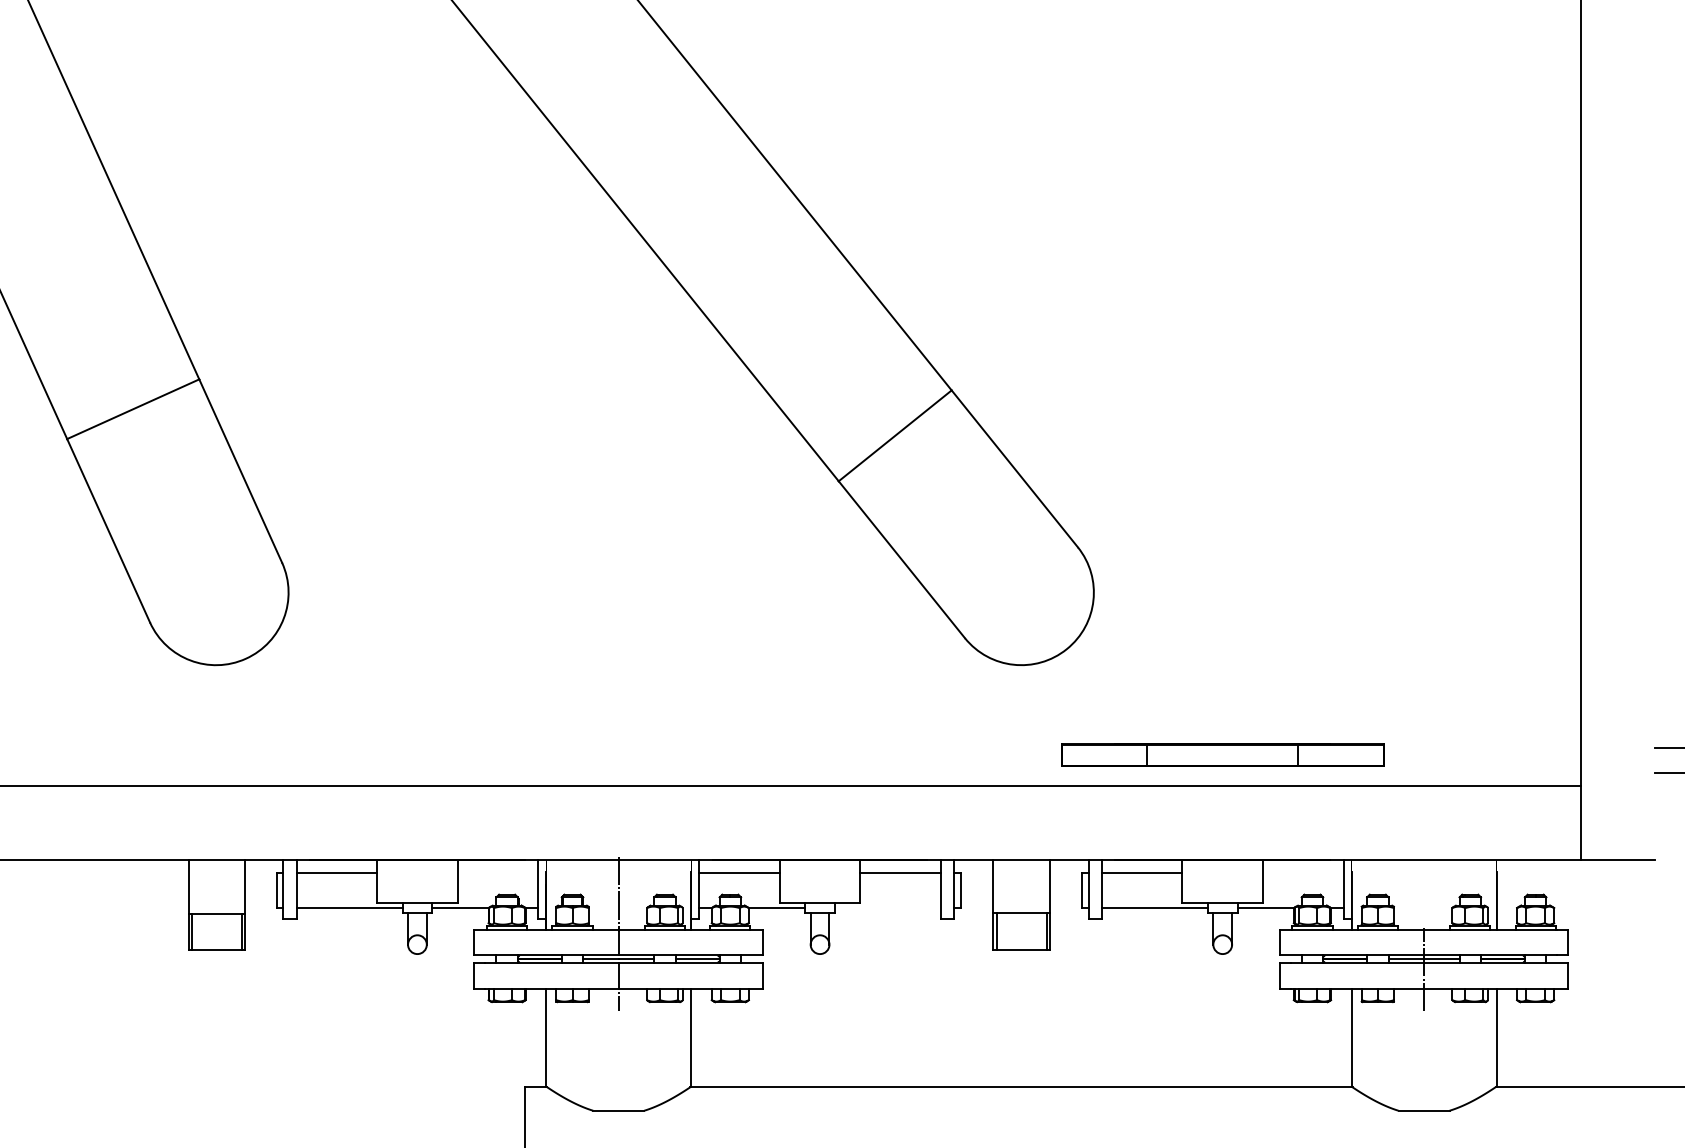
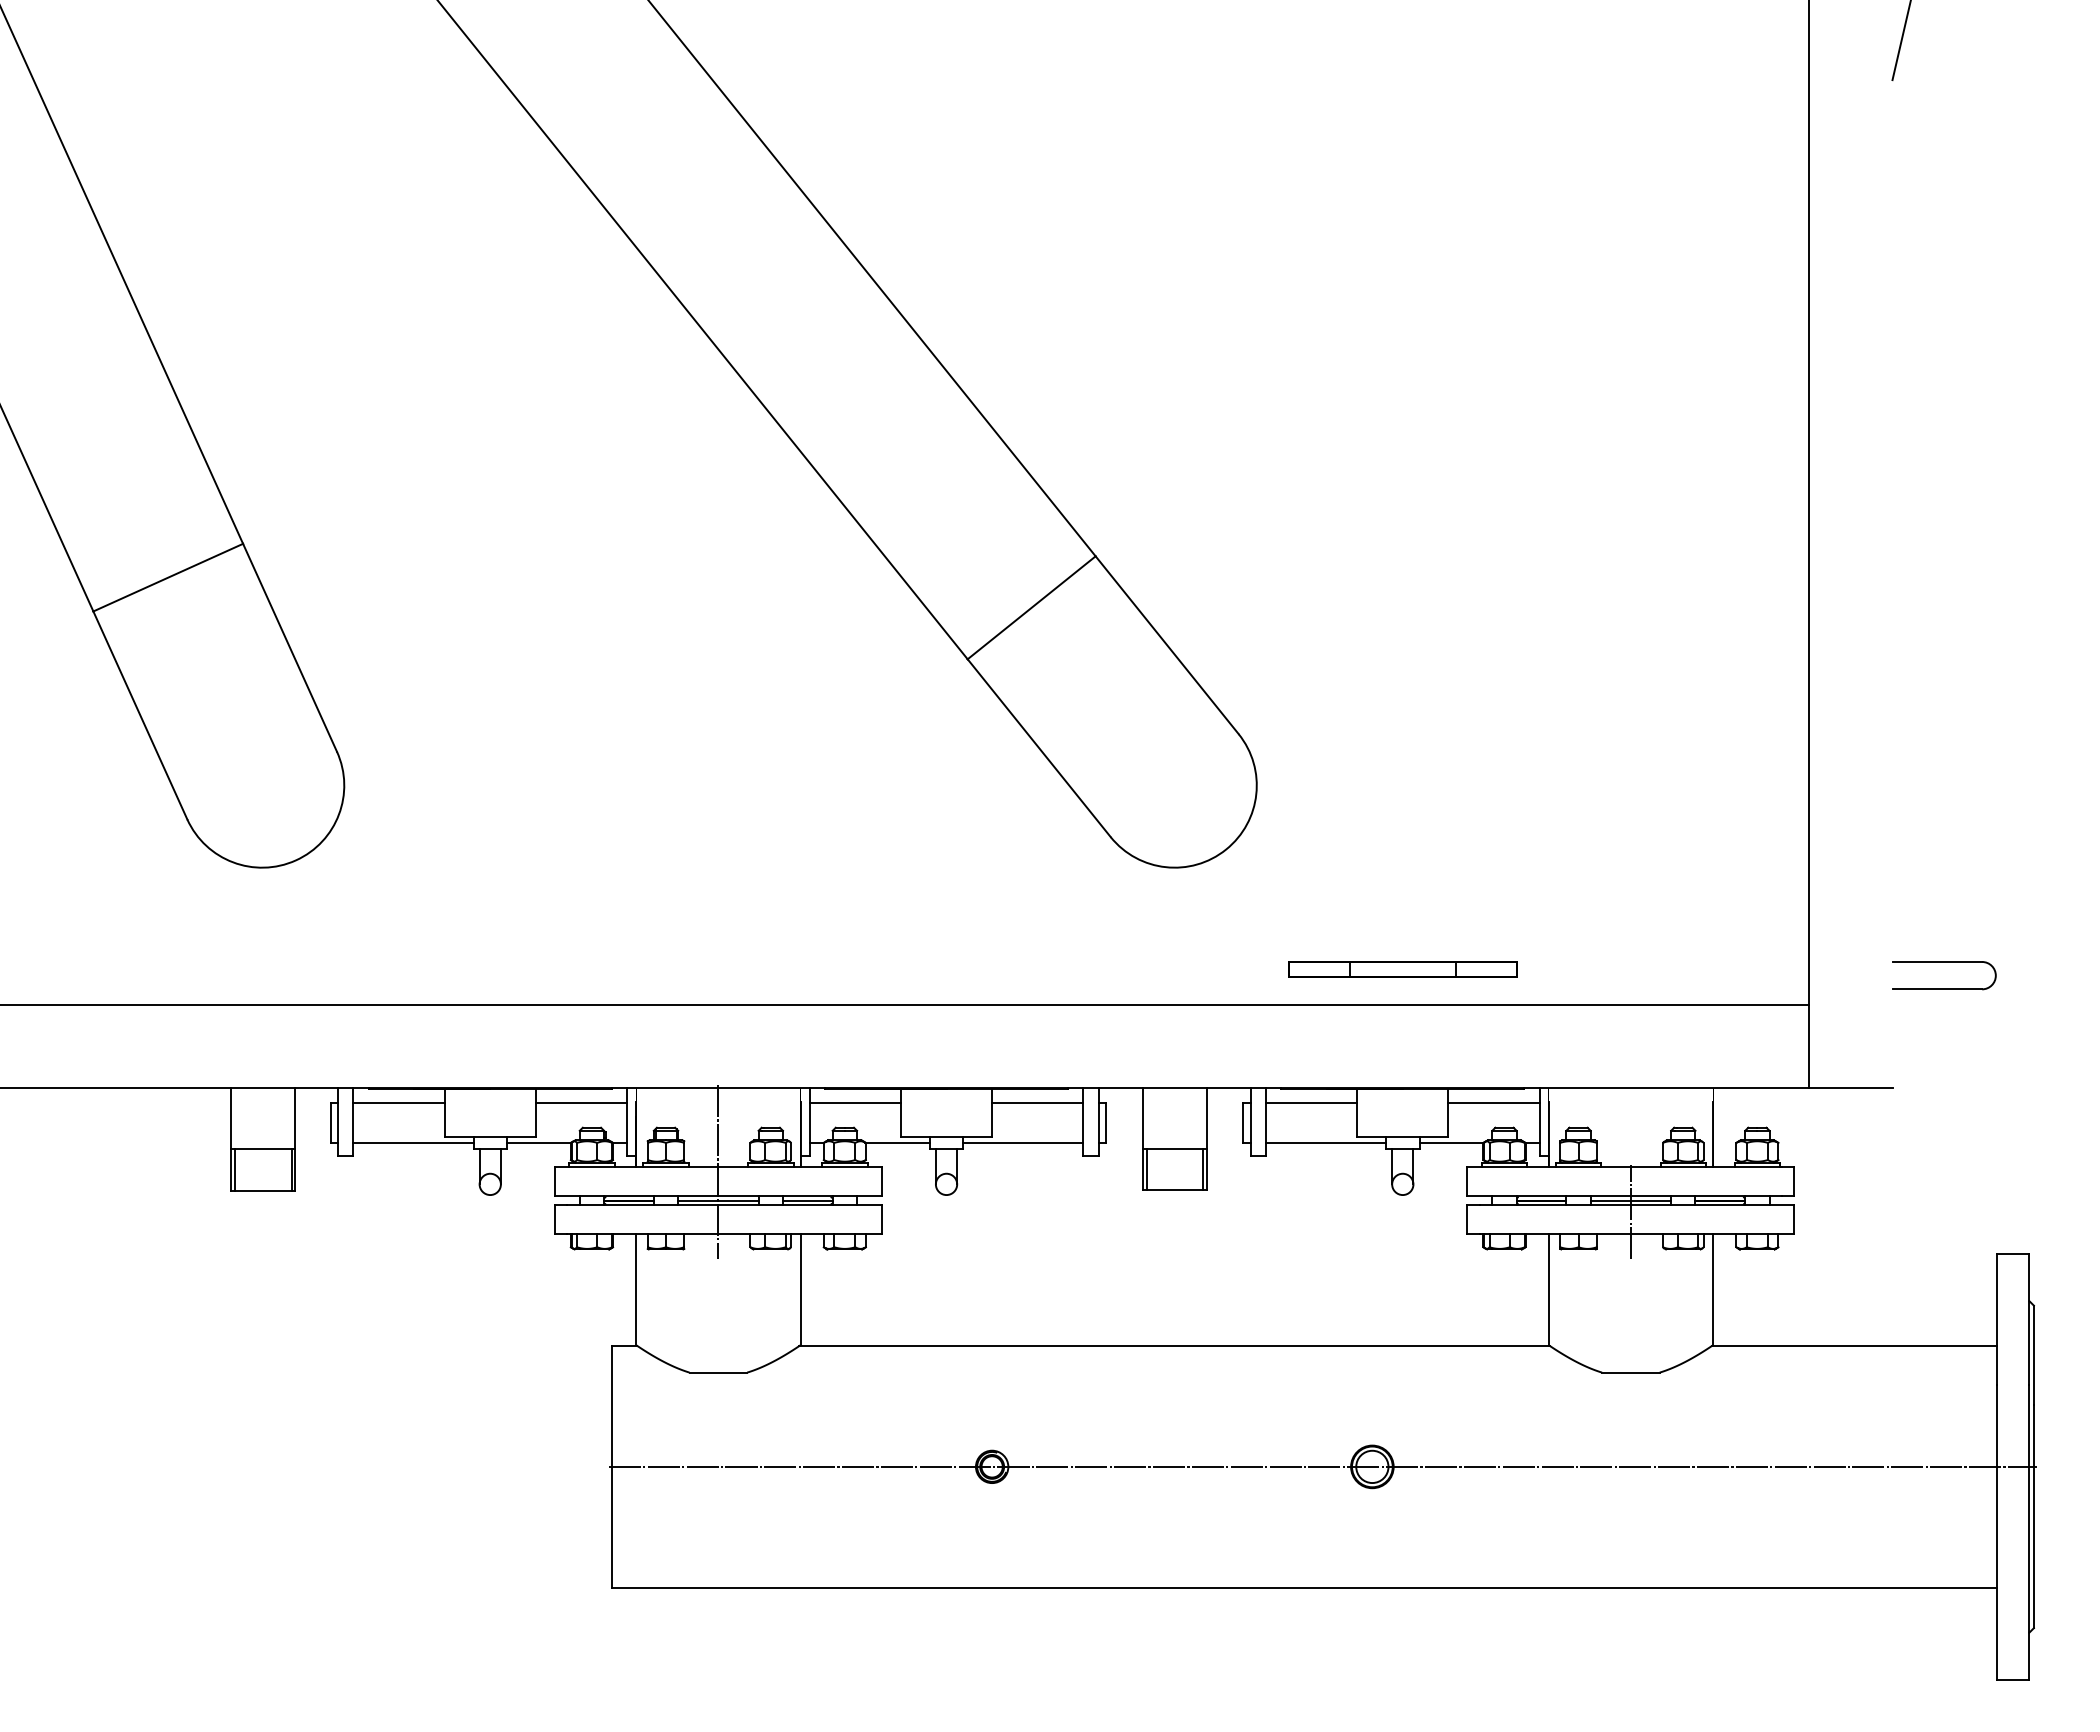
part: (1222, 755) -> (1402, 969), size x0.62
line: (497, 873) -> (581, 1103), added
line: (1302, 873) -> (1493, 1103), added
line: (888, 907) -> (1023, 1142), added

